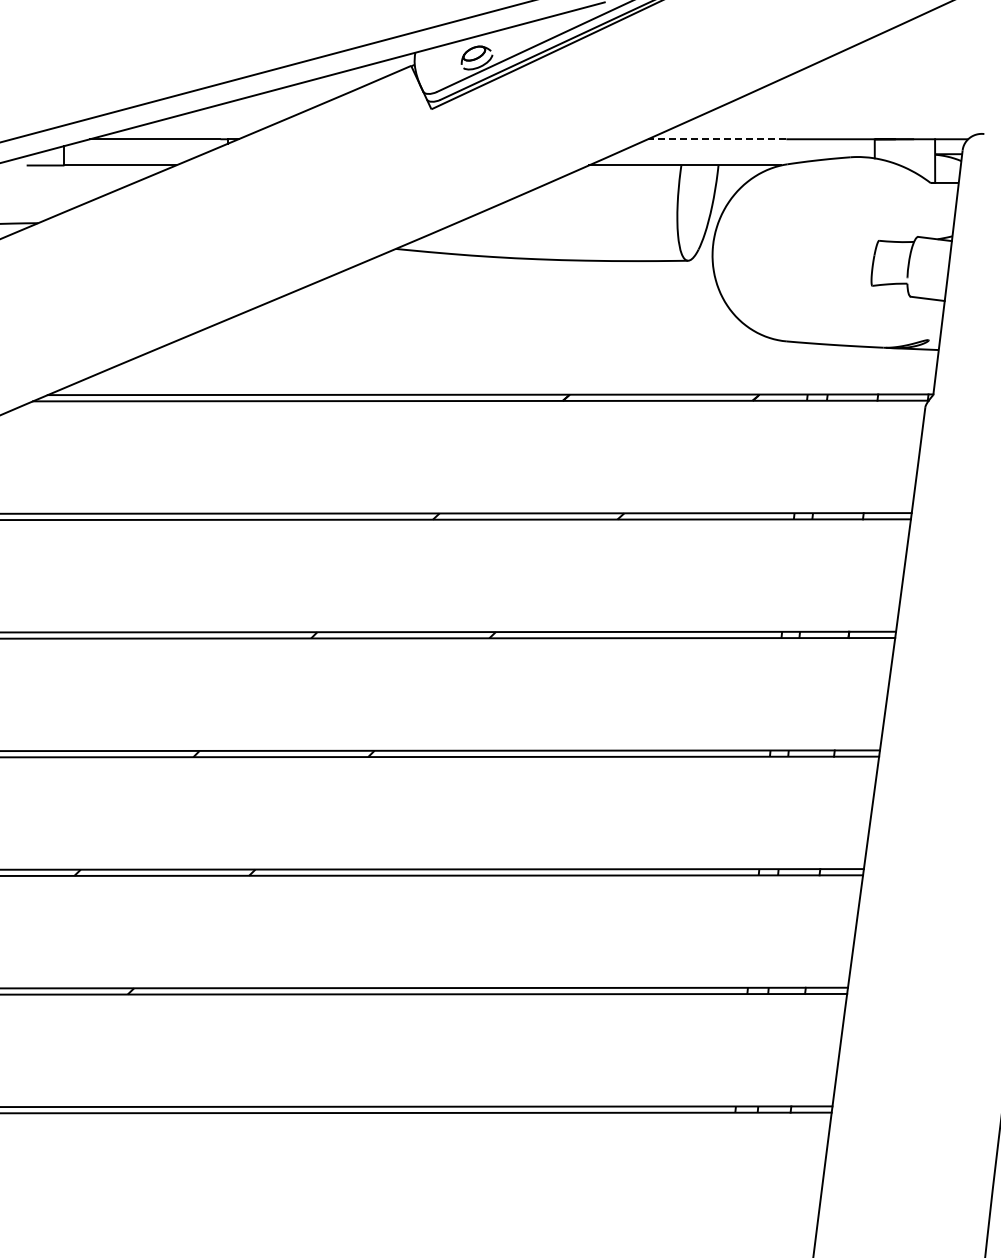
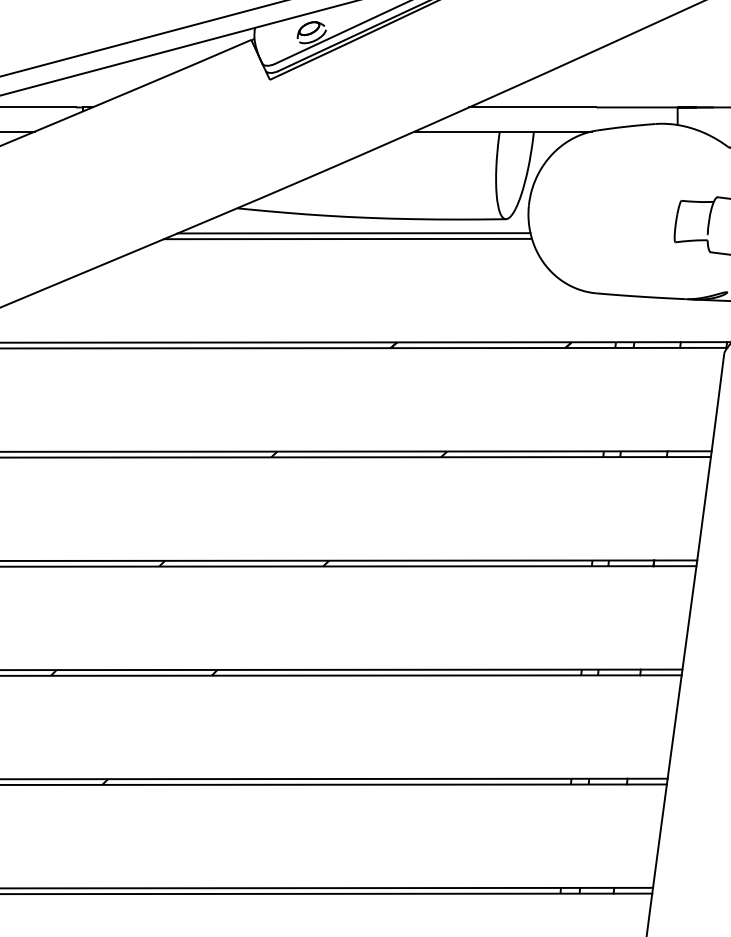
line: (716, 139) -> (532, 107), dashed -> solid
line: (522, 275) -> (353, 232), added
line: (516, 282) -> (348, 239), added

